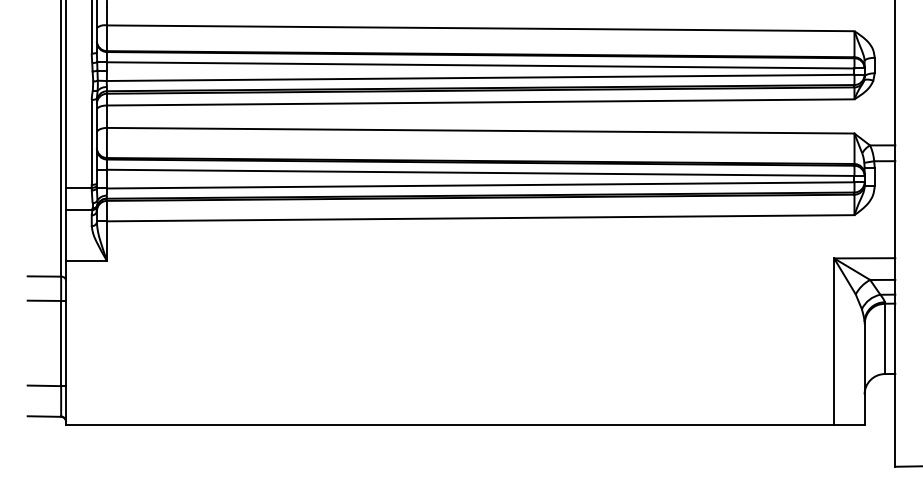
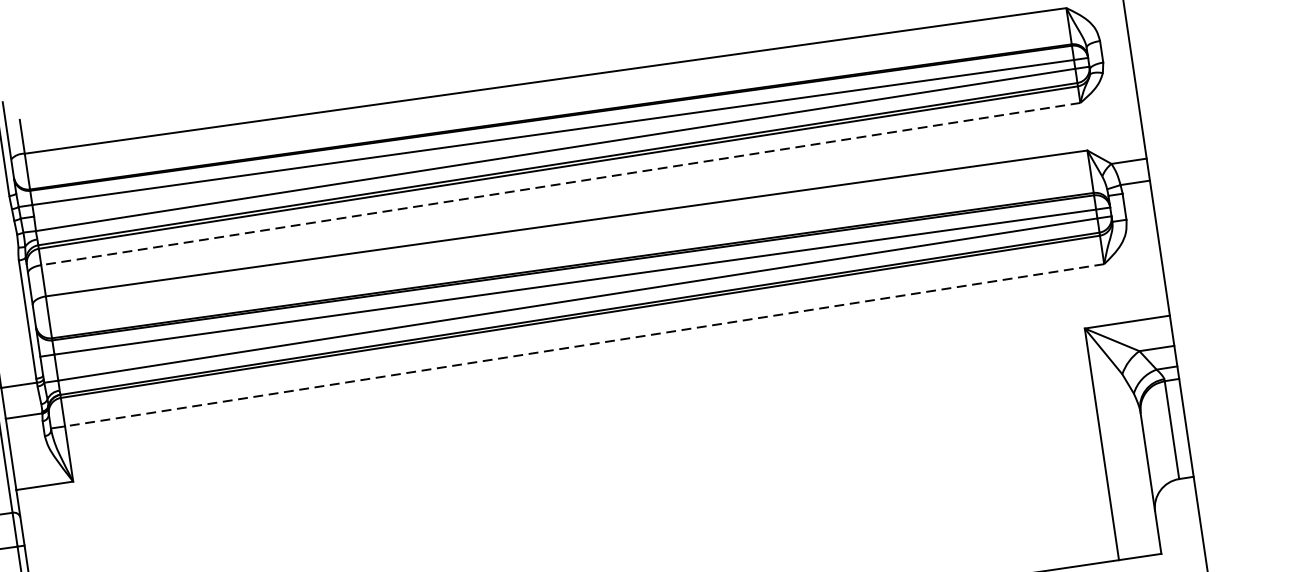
line: (480, 102) -> (560, 184), solid -> dashed
line: (480, 218) -> (584, 345), solid -> dashed

